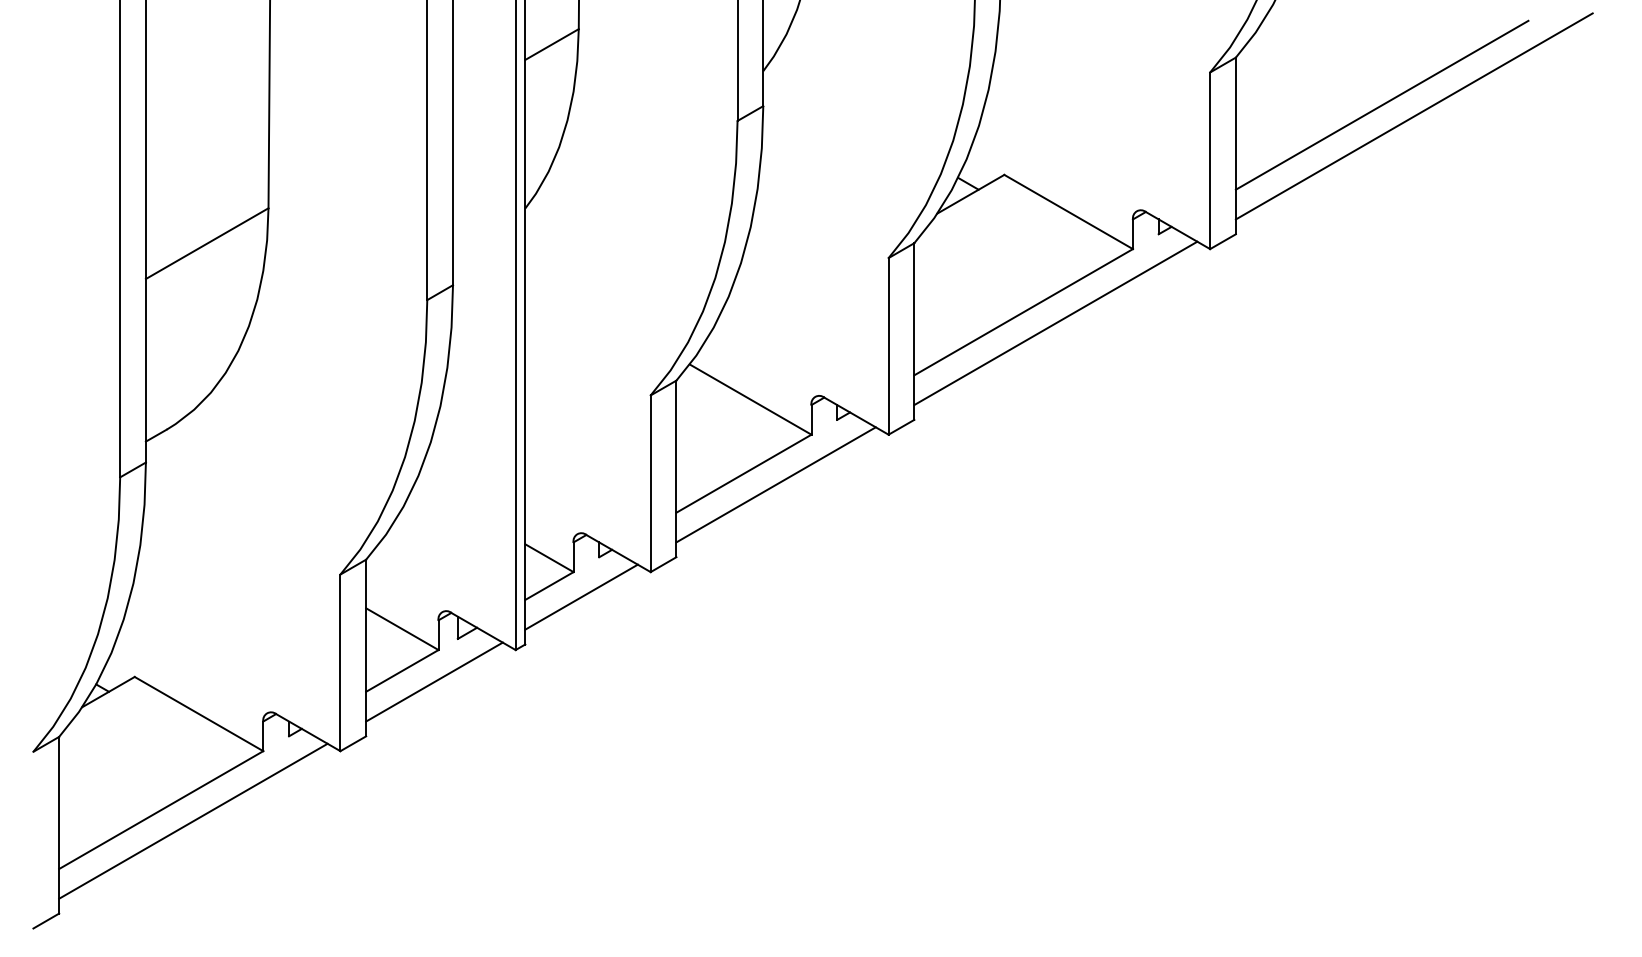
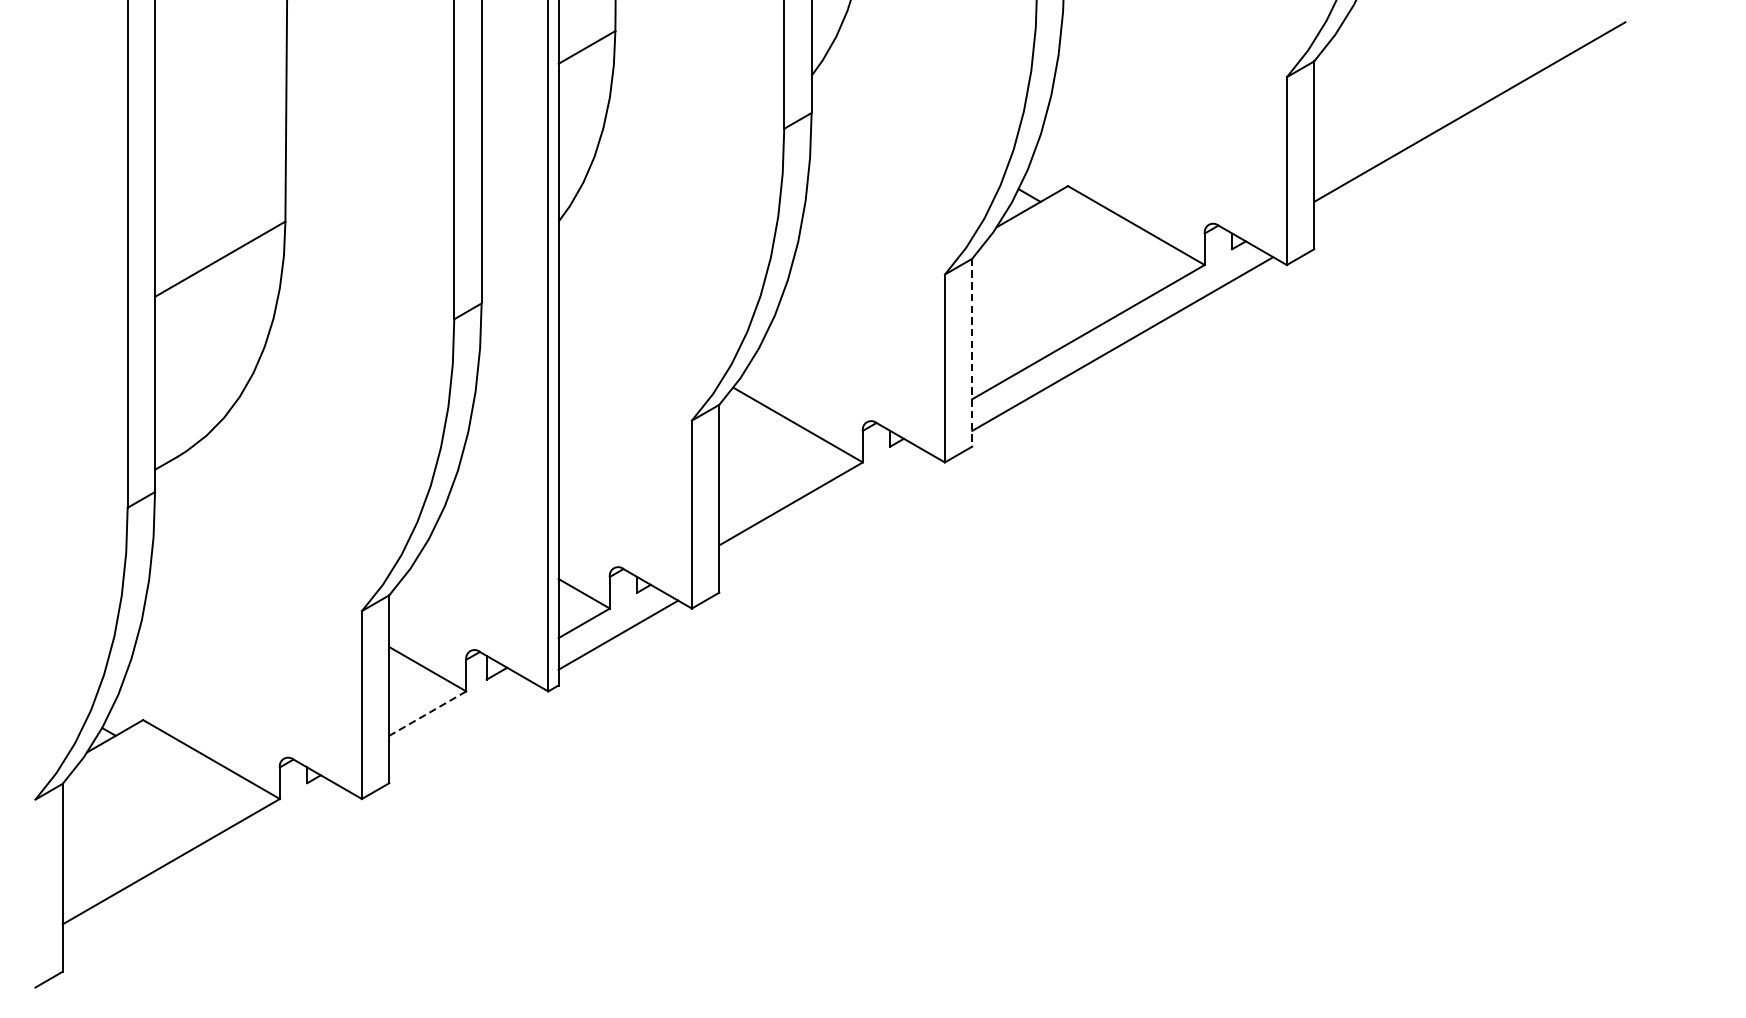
line: (1413, 116) -> (1503, 124), removed
line: (914, 332) -> (972, 353), solid -> dashed
line: (775, 484) -> (824, 515), removed
line: (402, 670) -> (427, 713), solid -> dashed
line: (434, 681) -> (461, 724), removed
line: (193, 820) -> (205, 872), removed

